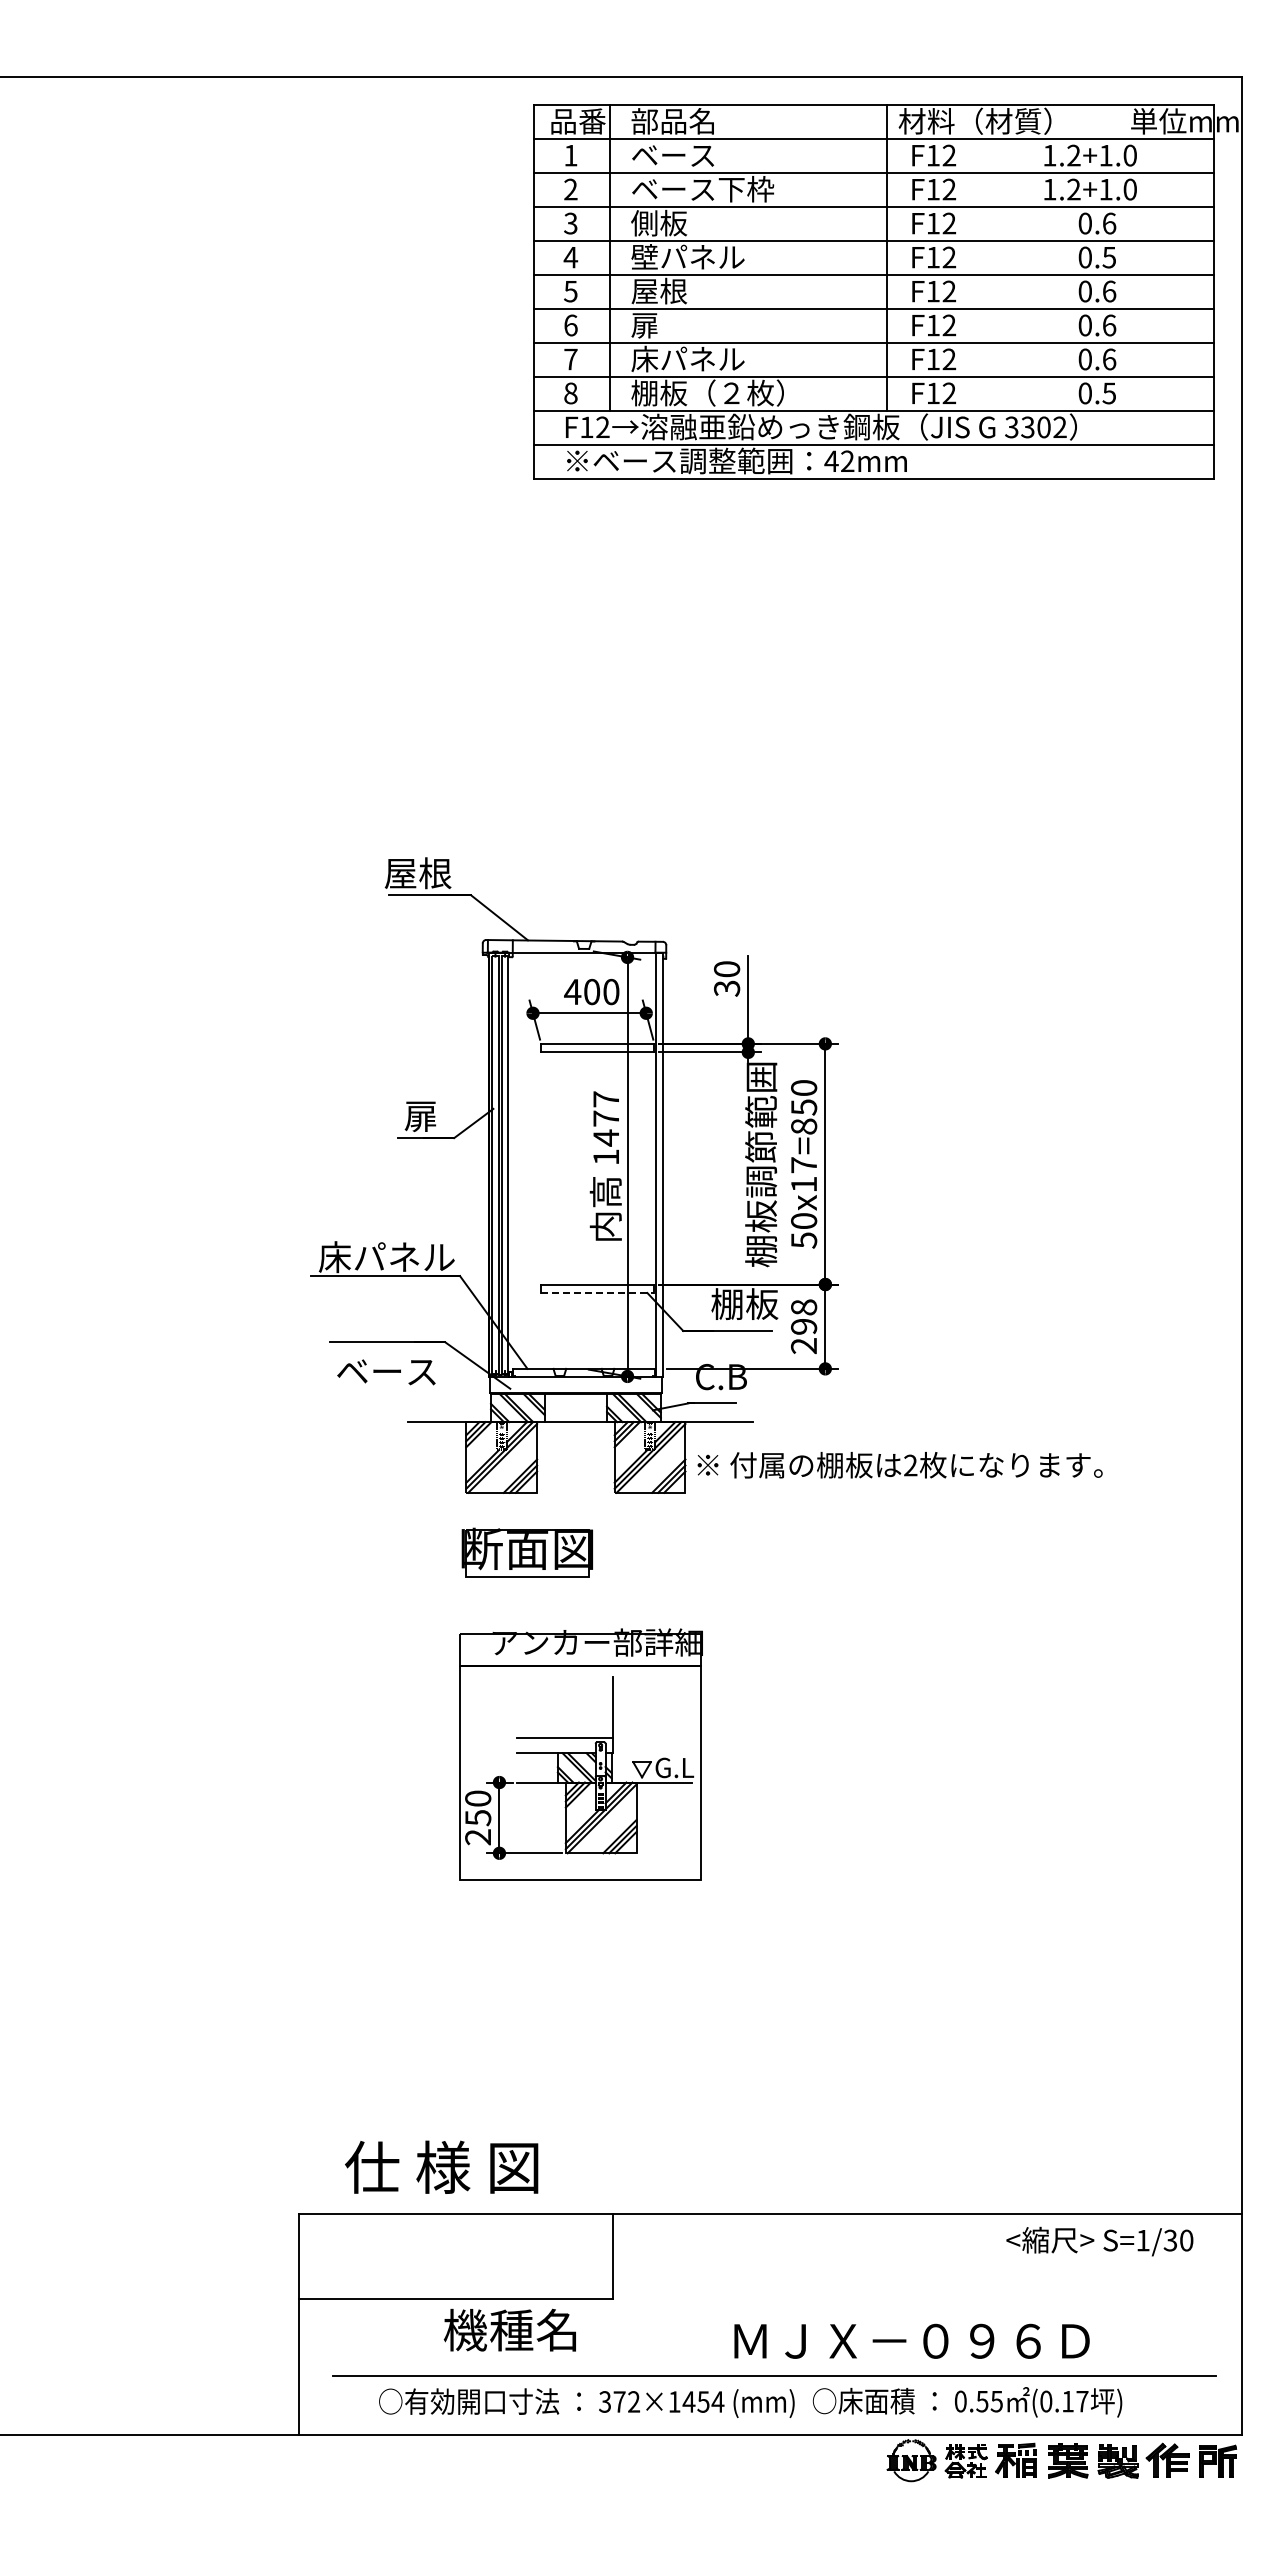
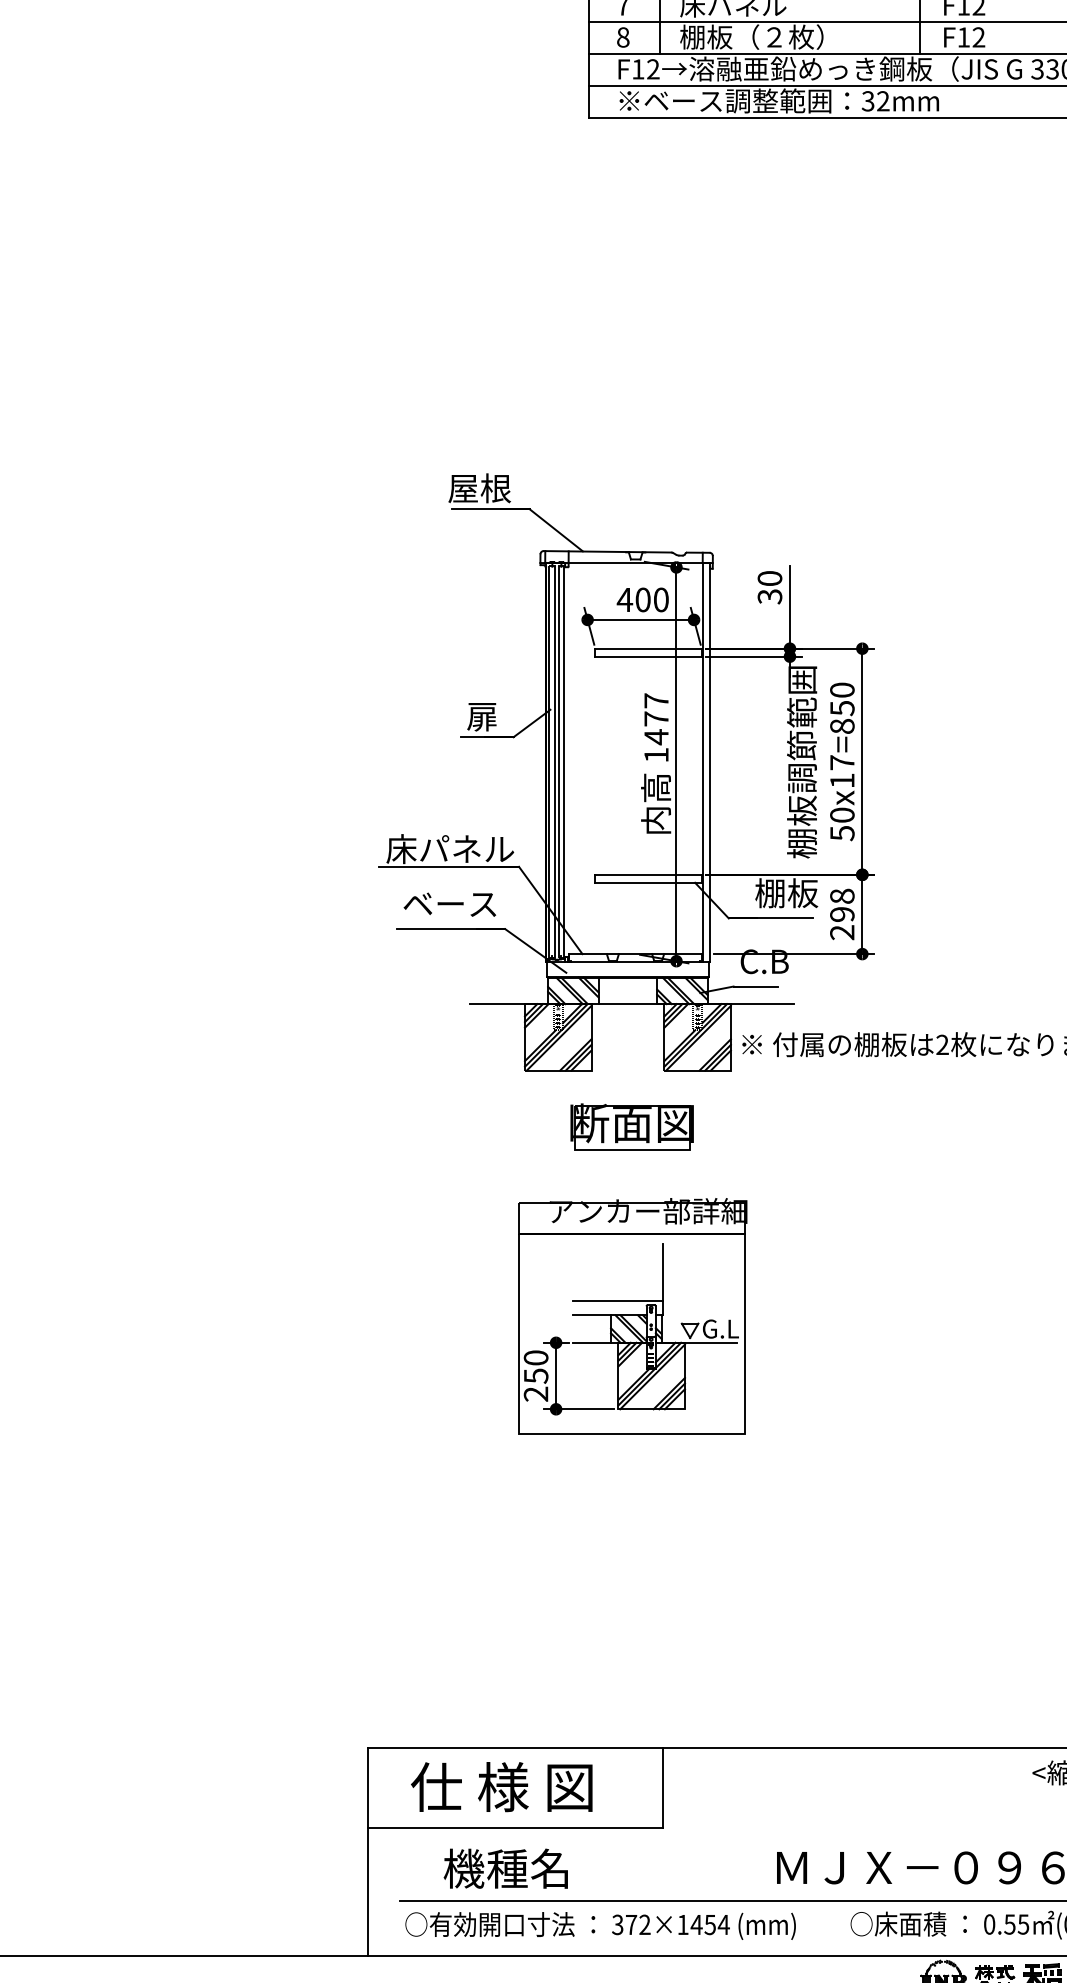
text: (831, 461) -> (868, 101), 42mm -> 32mm
line: (597, 1293) -> (648, 883), dashed -> solid
text: (386, 1372) -> (449, 904), moved
part: (526, 1552) -> (631, 1126), moved
text: (441, 2166) -> (501, 1786), moved
text: (509, 2329) -> (505, 1868), moved
text: (586, 2402) -> (600, 1925), moved

